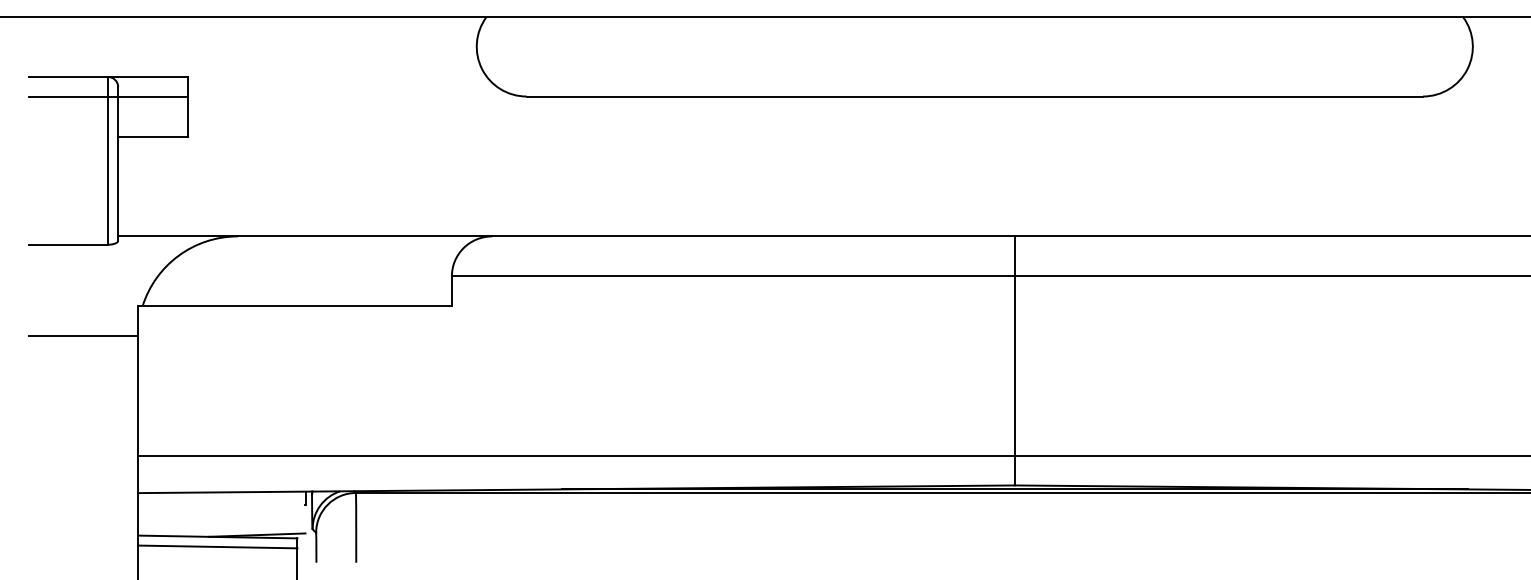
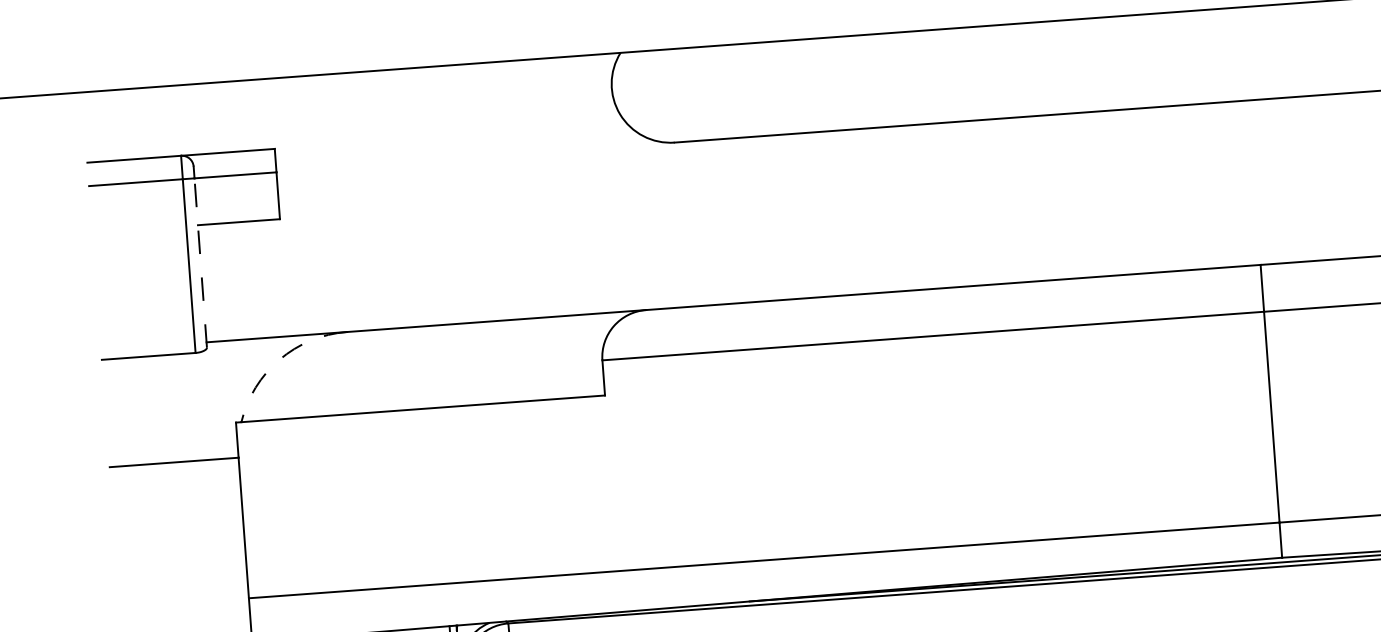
line: (118, 168) -> (201, 262), solid -> dashed
arc: (178, 255) -> (279, 359), solid -> dashed

